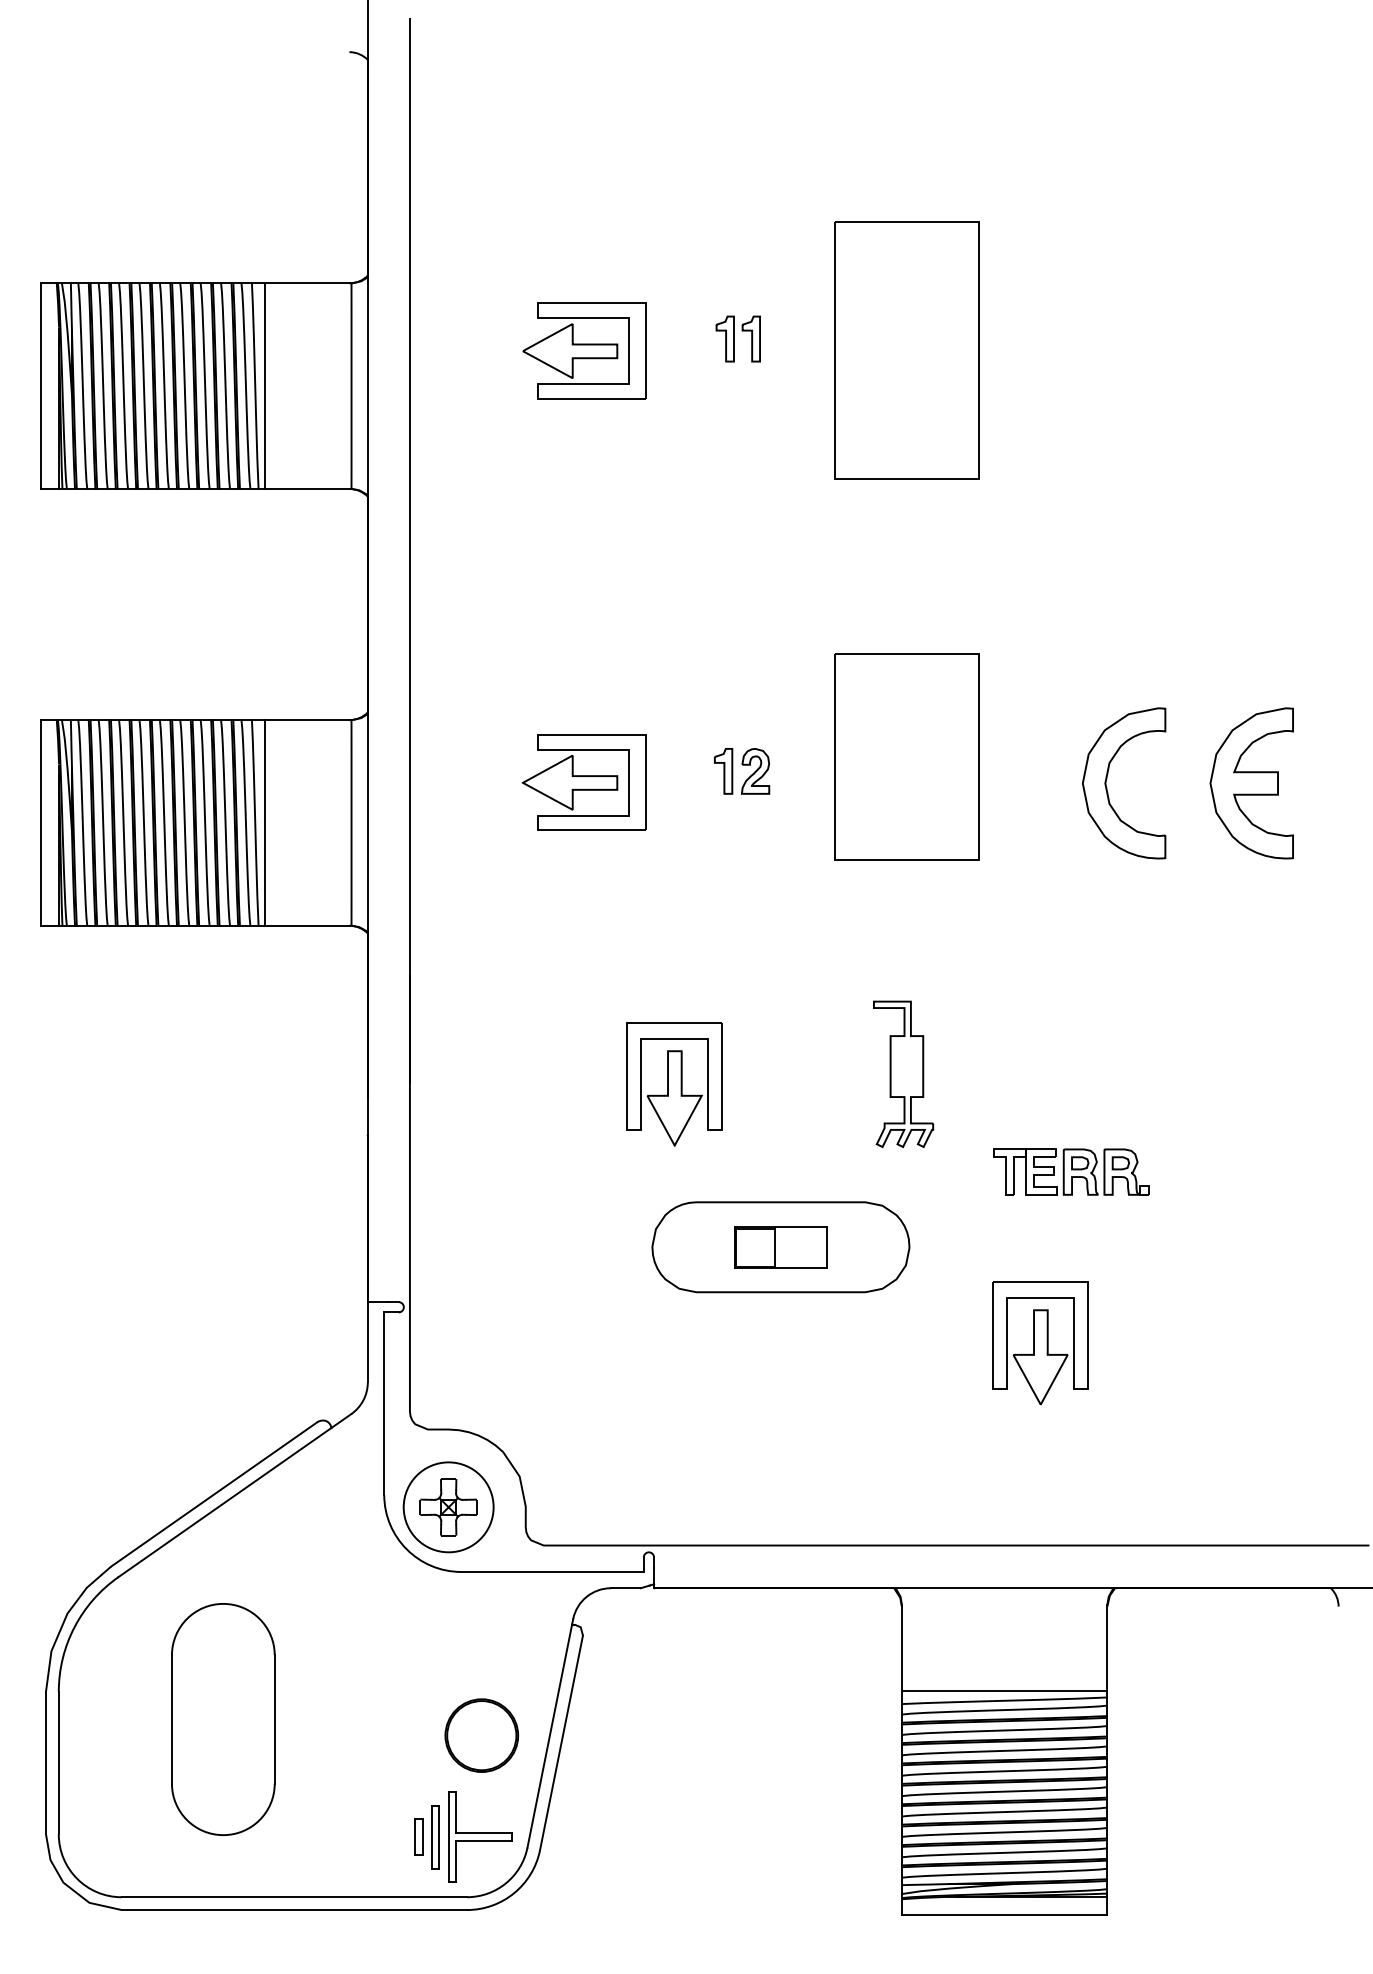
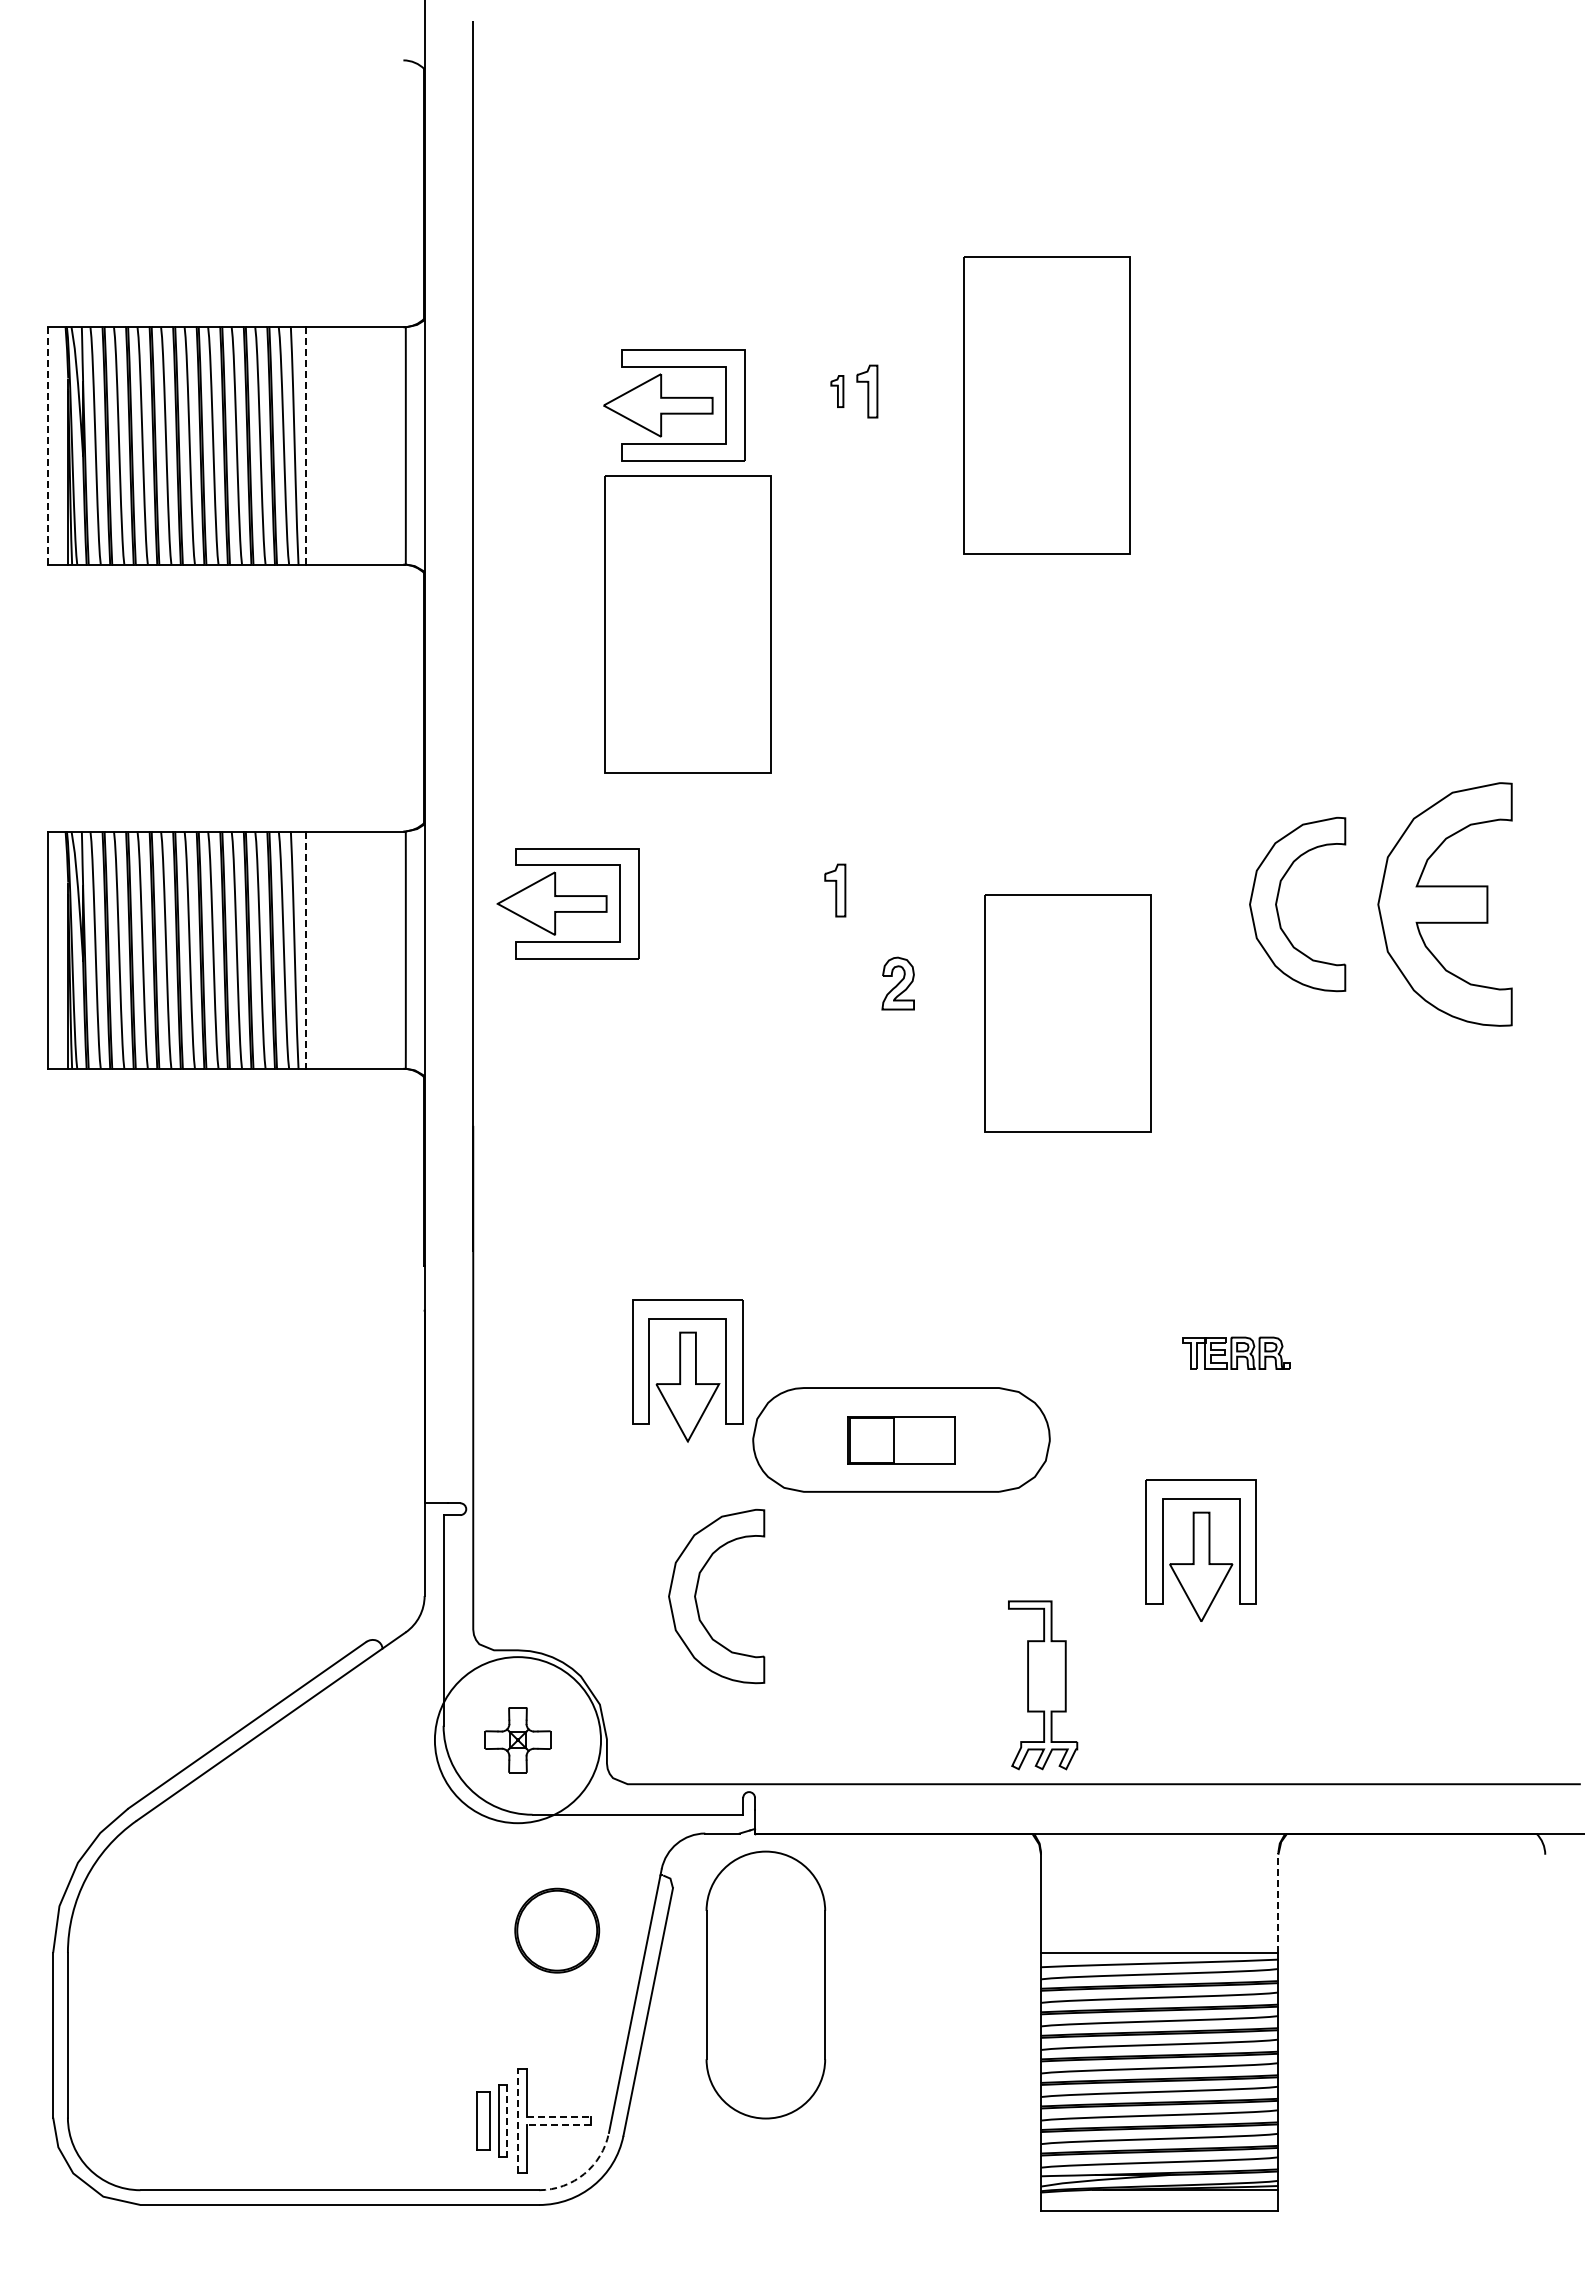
part: (725, 339) -> (837, 391), size x0.6
line: (41, 385) -> (47, 445), solid -> dashed
line: (264, 385) -> (305, 445), solid -> dashed
part: (595, 540) -> (687, 624), added
part: (906, 756) -> (1067, 1013), moved
part: (754, 771) -> (897, 983), moved
part: (583, 782) -> (567, 903), moved
part: (1251, 783) -> (1444, 904), size x1.4
line: (264, 823) -> (305, 950), solid -> dashed
part: (903, 1074) -> (1043, 1685), moved
part: (674, 1084) -> (687, 1370), moved
part: (1071, 1172) -> (1236, 1353), size x0.6
part: (604, 1377) -> (697, 1590), added
circle: (448, 1507) -> (517, 1740), size x1.6
line: (1107, 1647) -> (1278, 1902), solid -> dashed
part: (223, 1719) -> (765, 1984), moved
part: (482, 1735) -> (557, 1930), moved
line: (484, 1833) -> (559, 2116), solid -> dashed
part: (418, 1836) -> (483, 2120), size x1.4
line: (448, 1836) -> (517, 2120), solid -> dashed
line: (439, 1837) -> (507, 2121), solid -> dashed
line: (483, 1841) -> (558, 2125), solid -> dashed
arc: (506, 1883) -> (584, 2174), solid -> dashed

